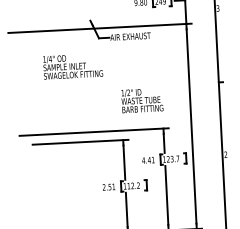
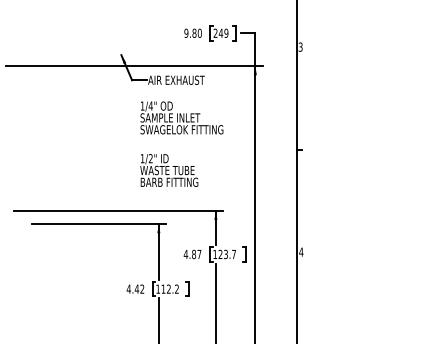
text: (72, 66) -> (181, 117), moved
text: (142, 100) -> (169, 170), moved
text: (225, 154) -> (301, 251), 2 -> 4
text: (151, 160) -> (196, 254), 4.41 -> 4.87
text: (108, 186) -> (135, 288), 2.51 -> 4.42

